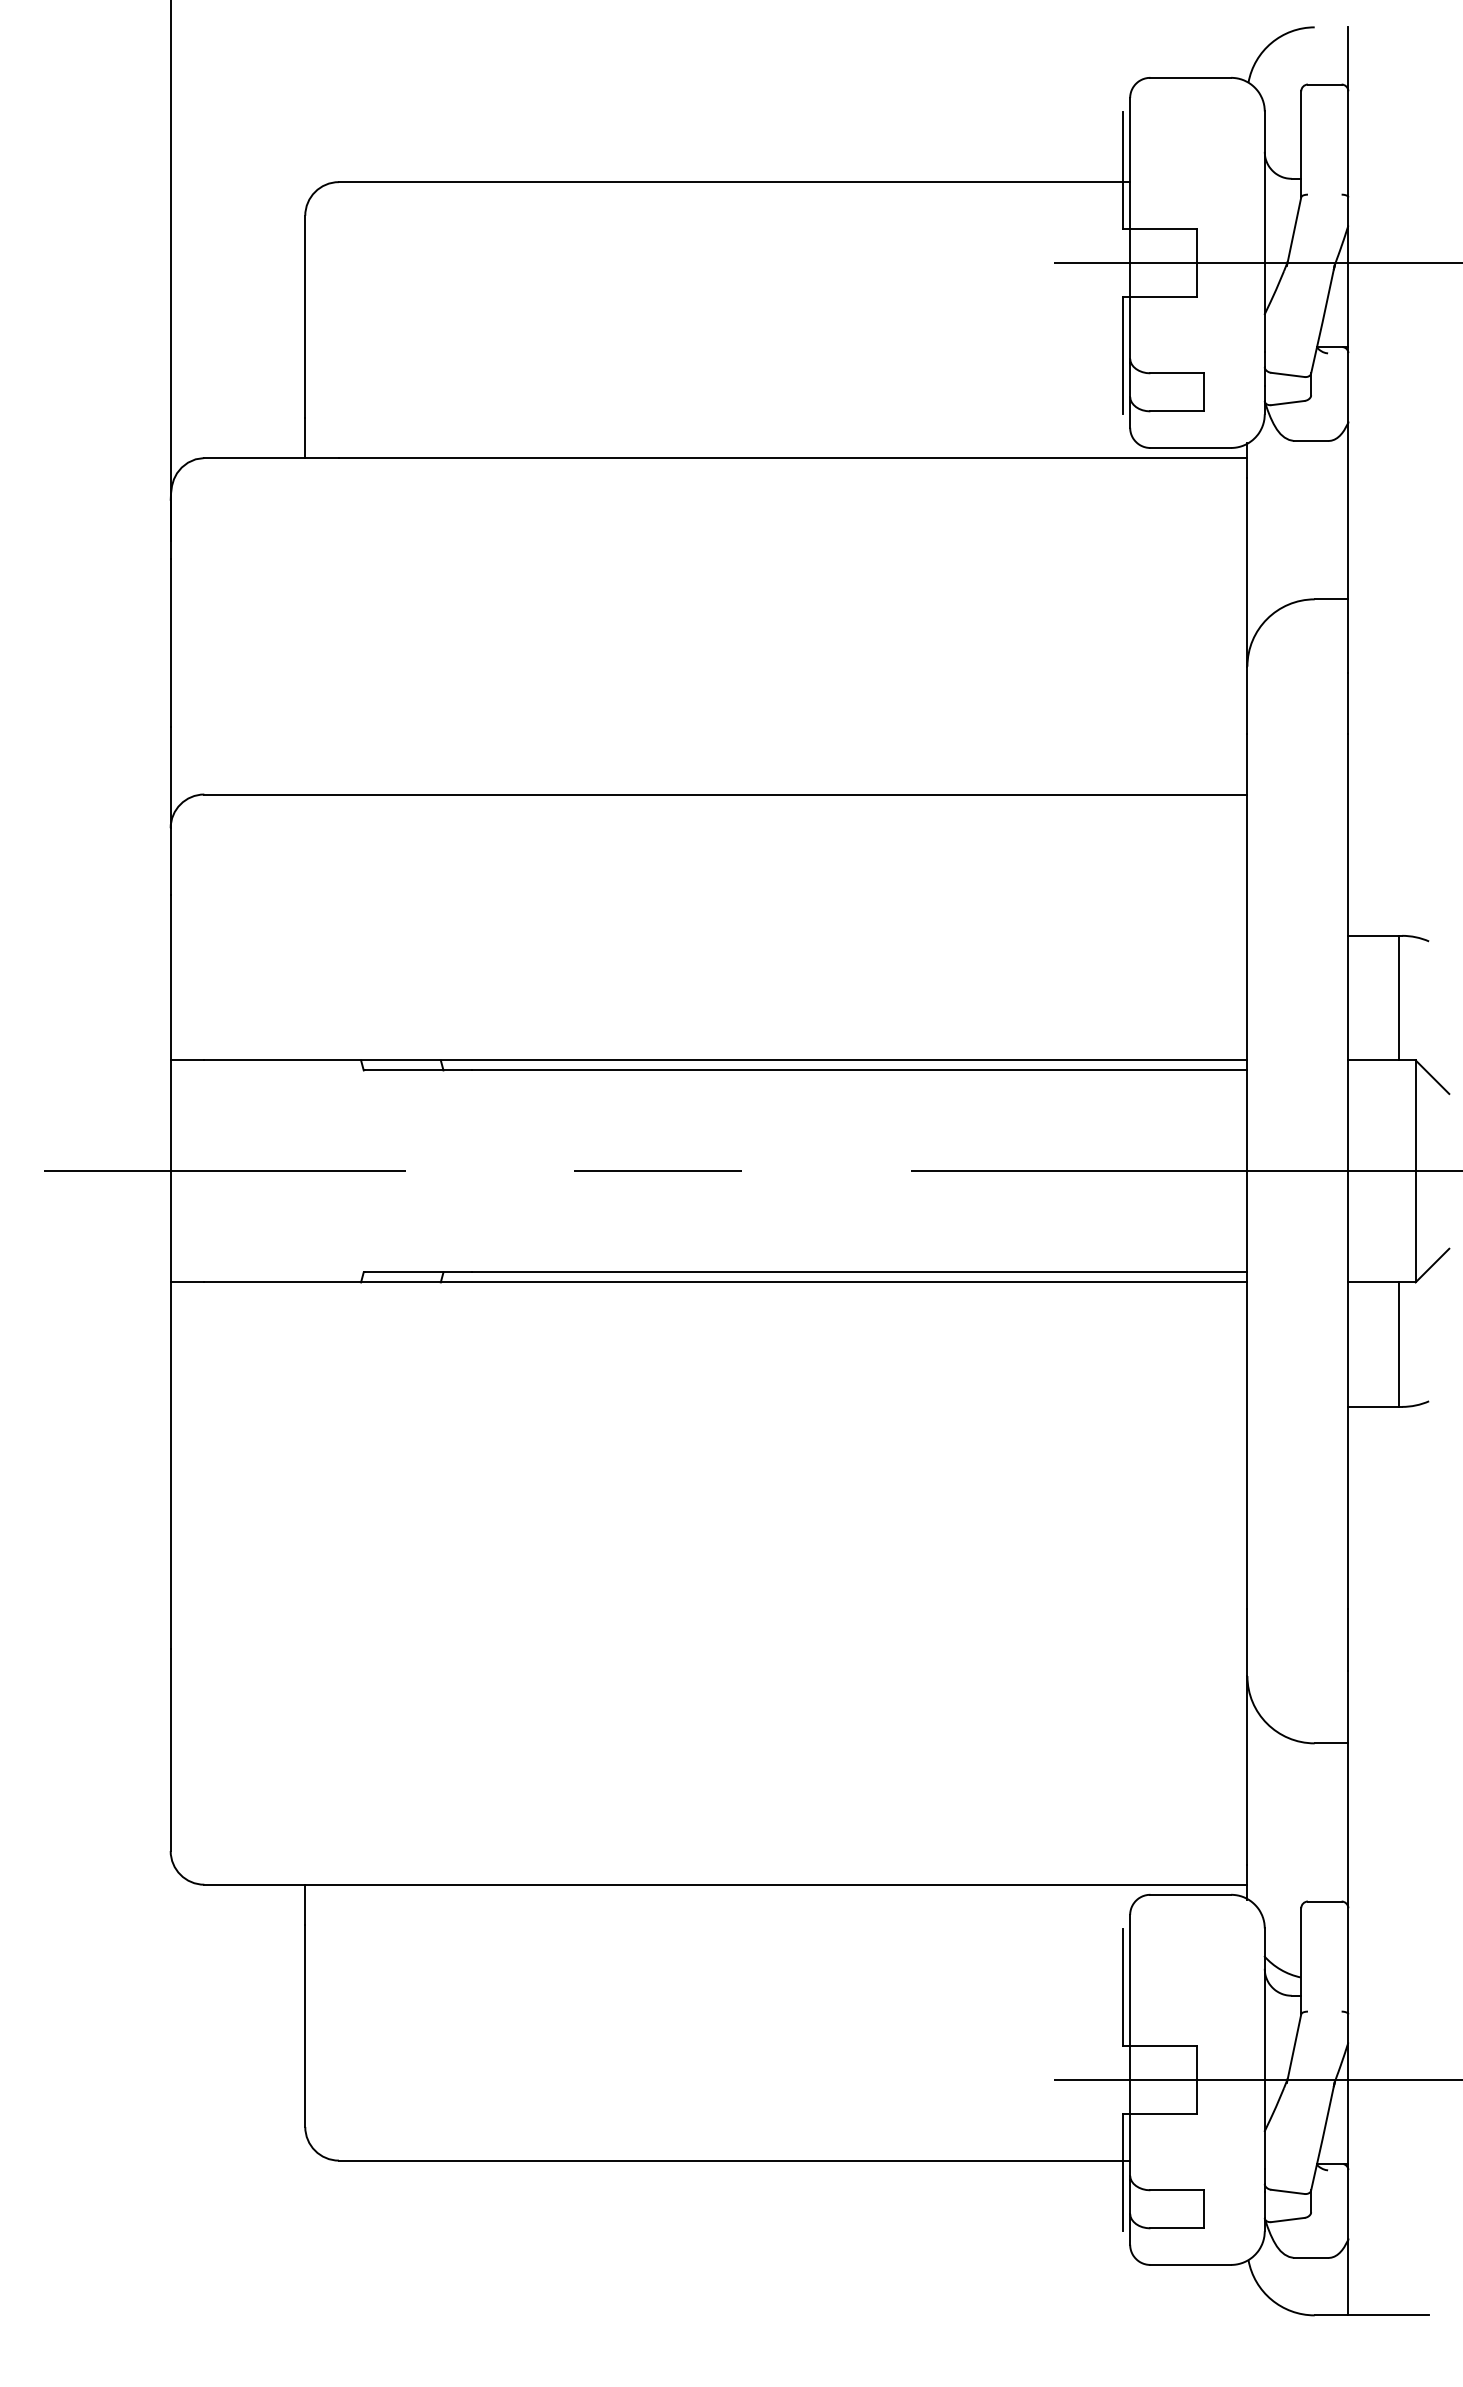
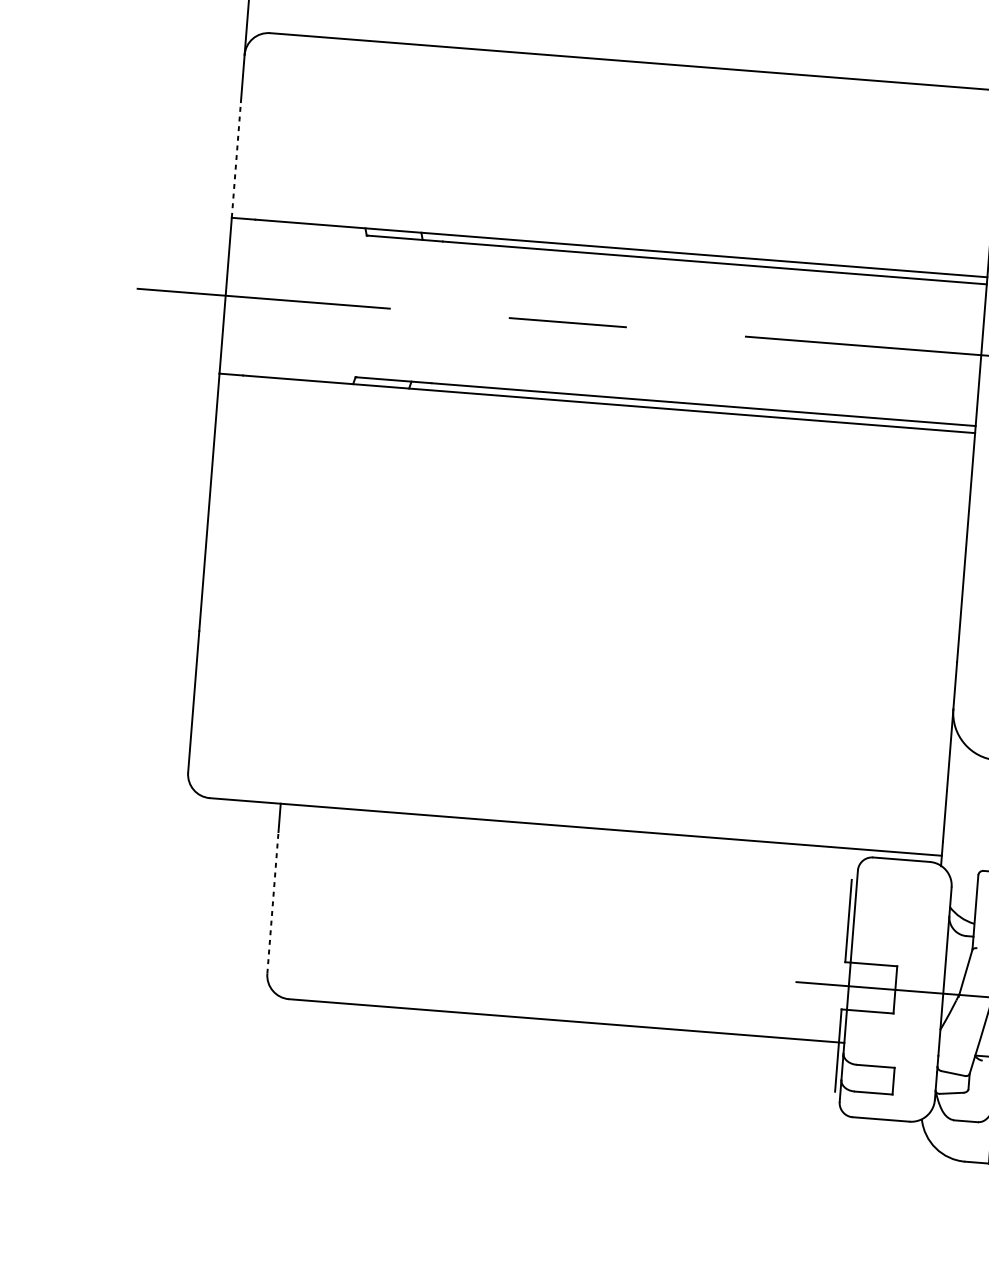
line: (170, 977) -> (236, 159), solid -> dashed
line: (305, 2026) -> (273, 903), solid -> dashed

